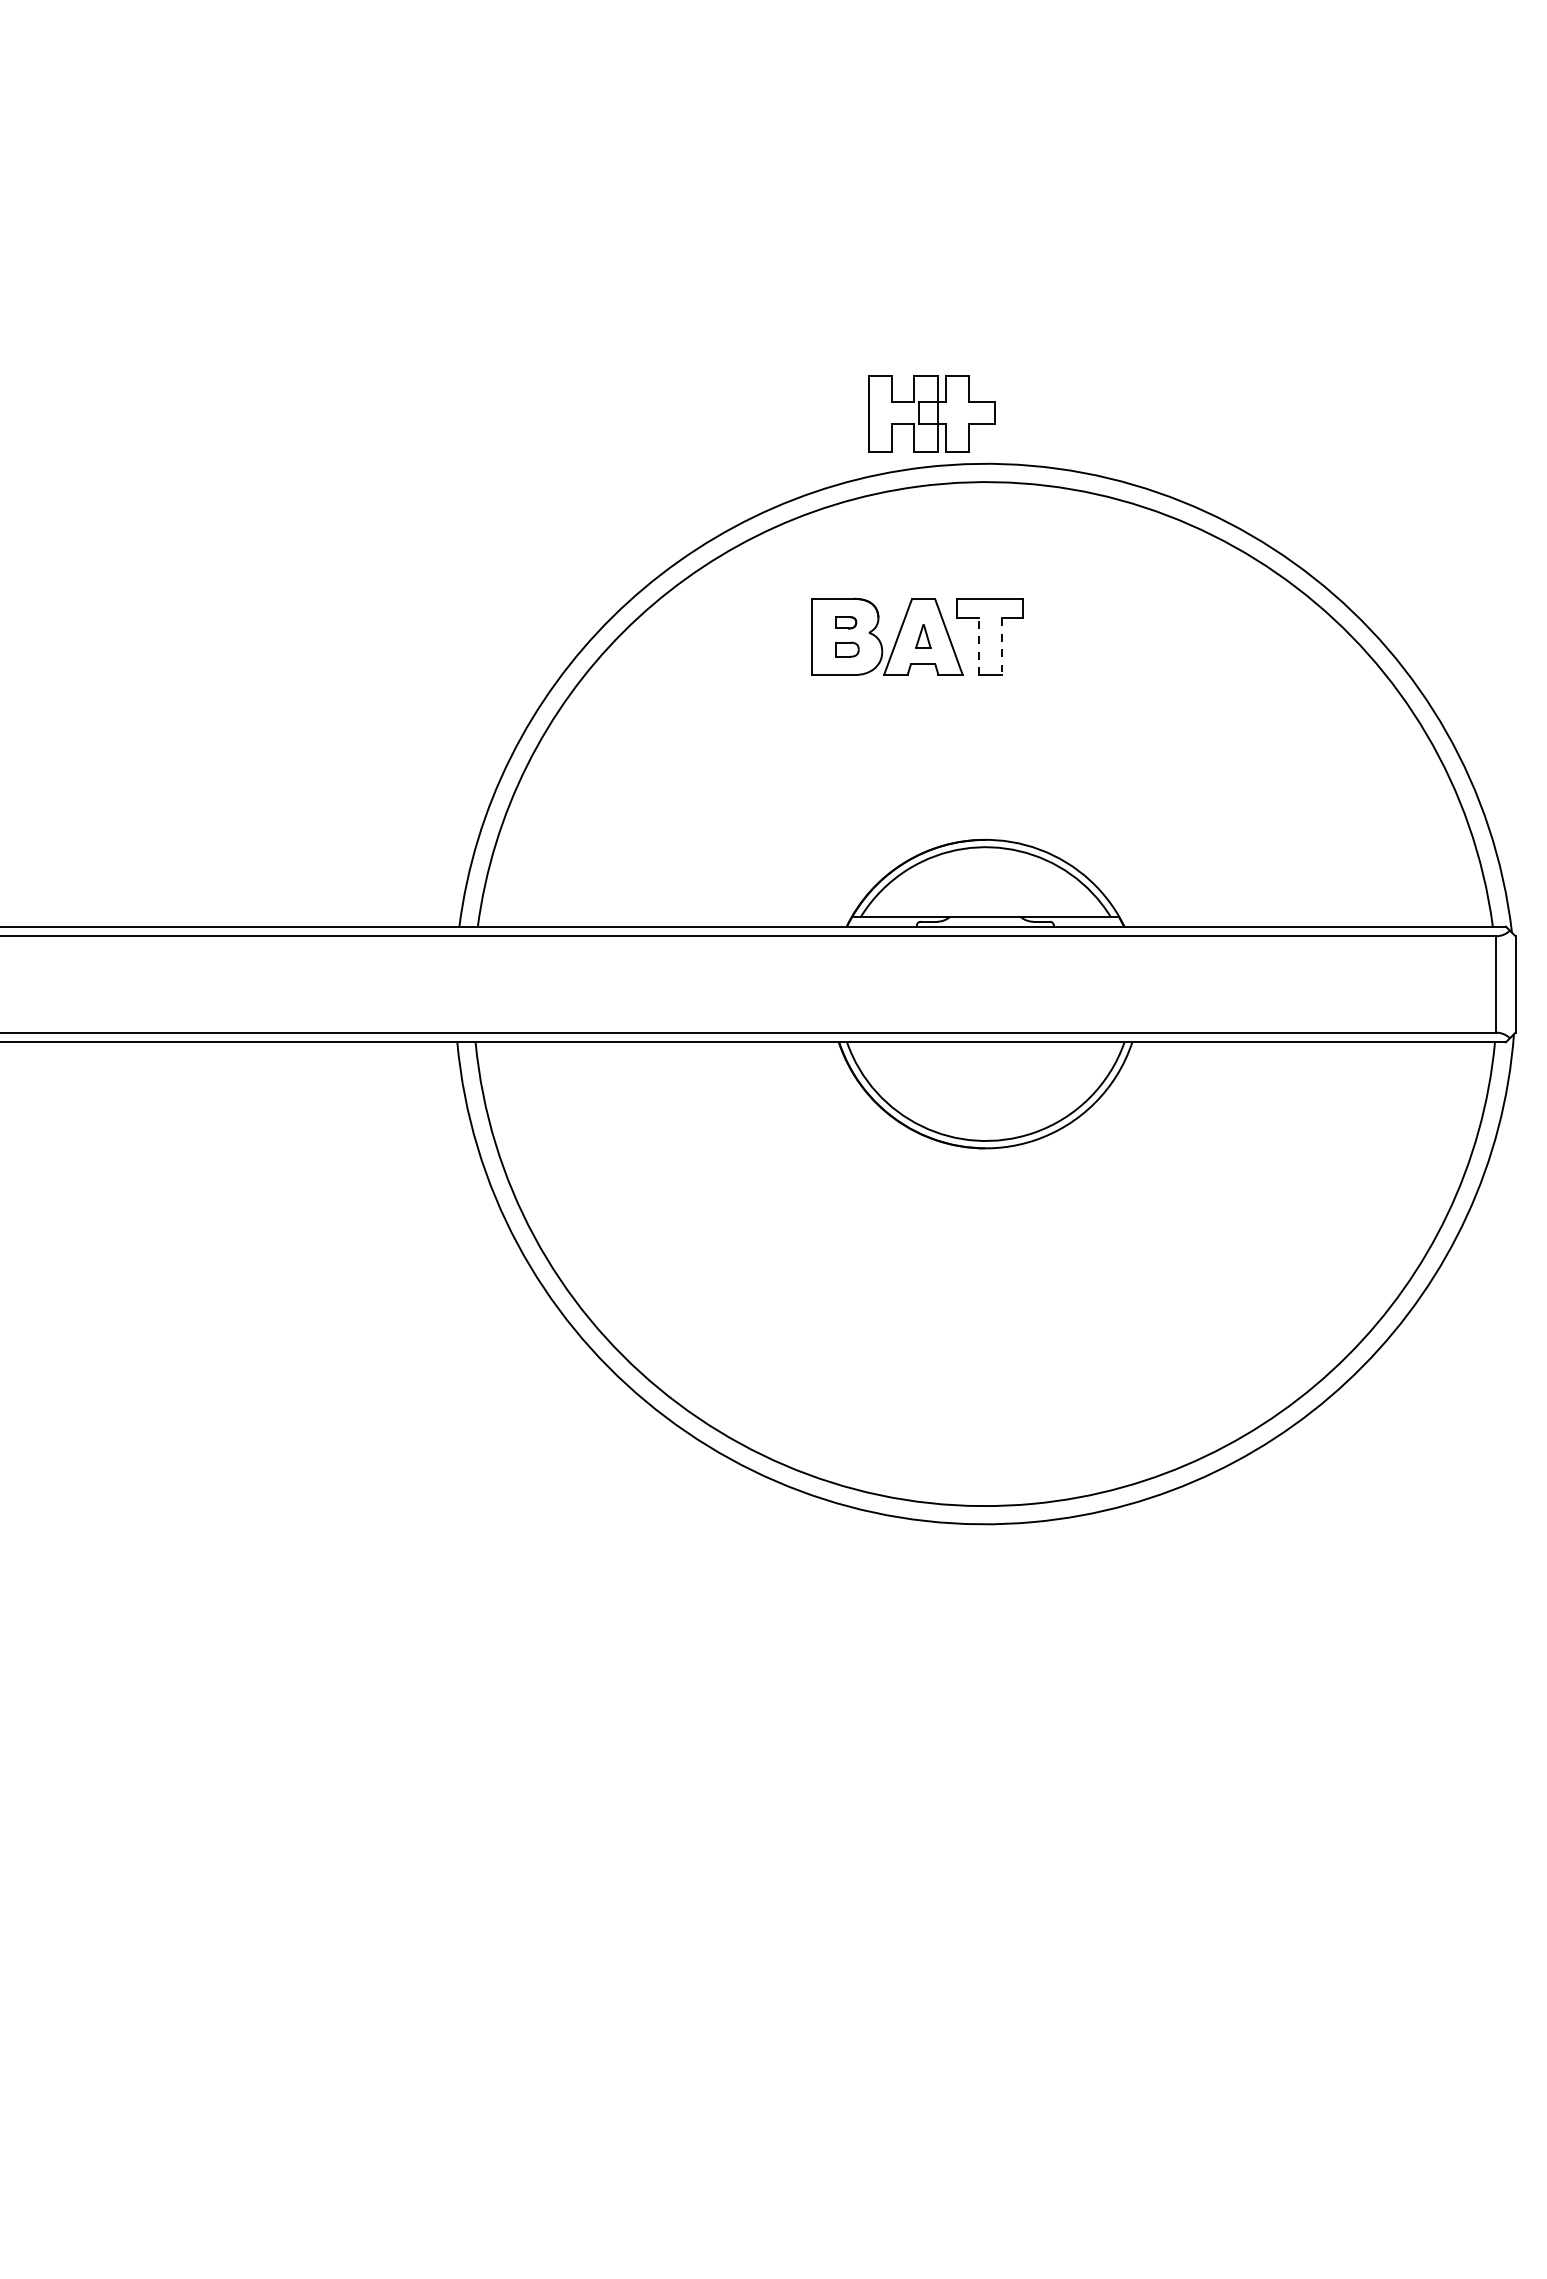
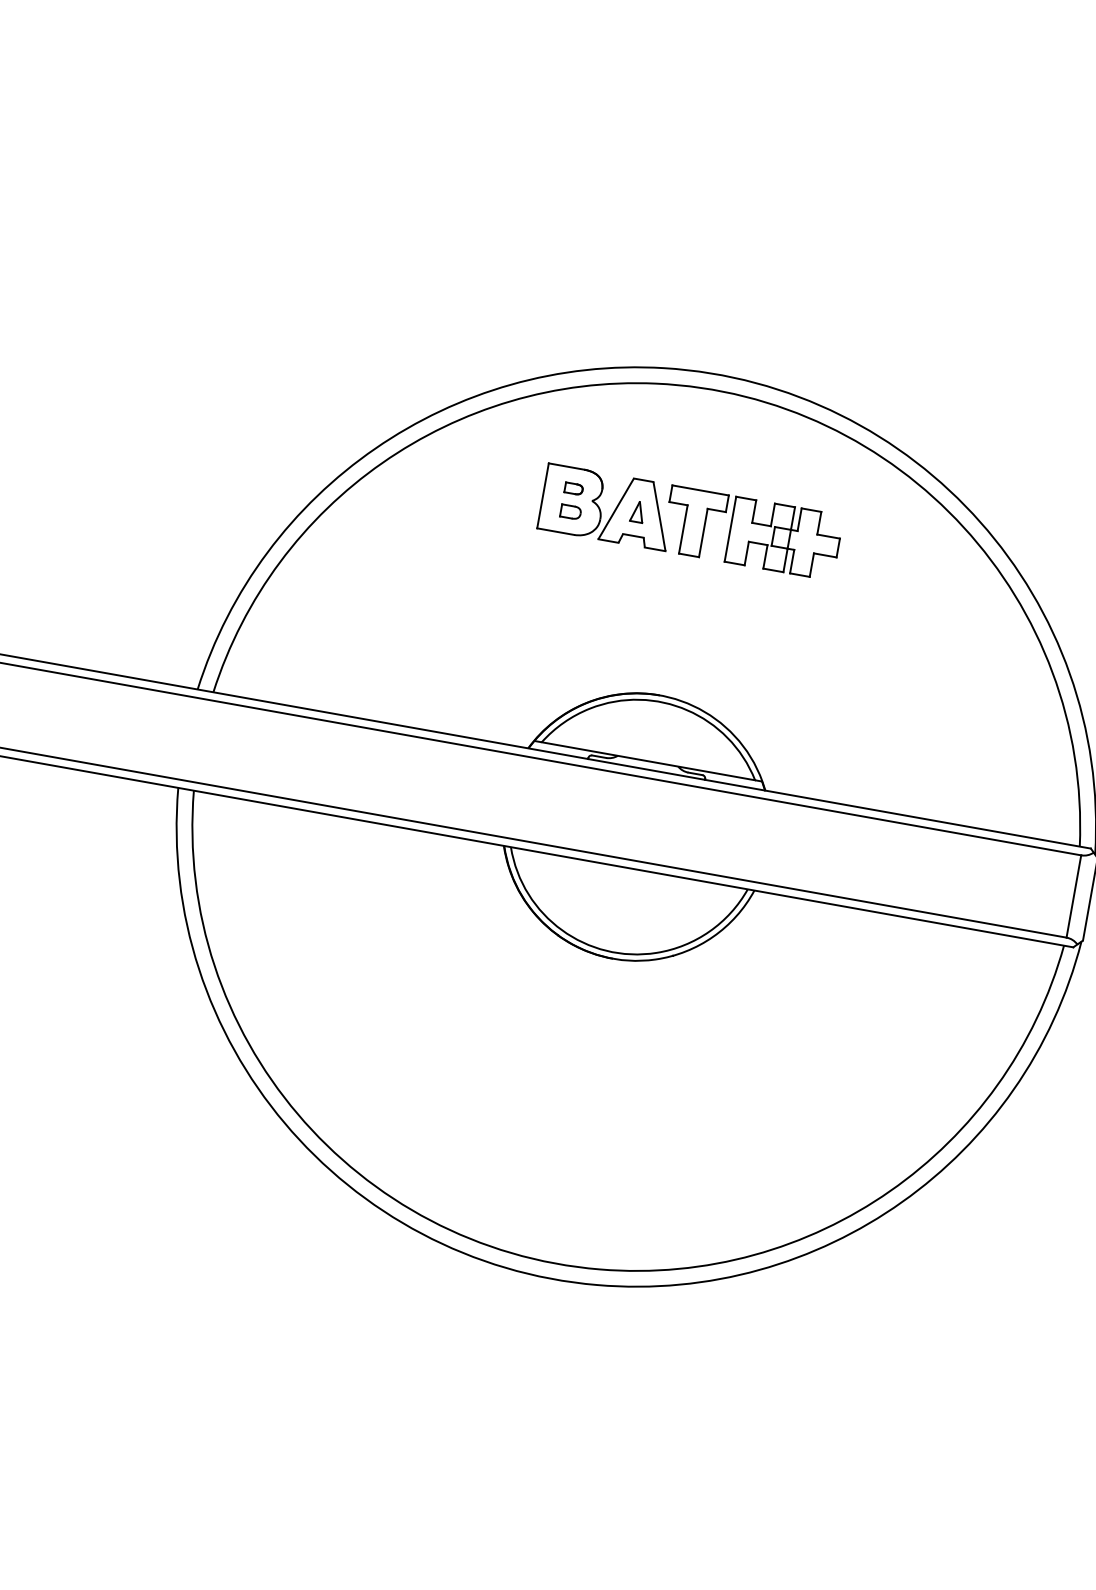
part: (931, 413) -> (783, 538), moved
line: (978, 646) -> (683, 529), dashed -> solid
line: (1001, 647) -> (702, 533), dashed -> solid

